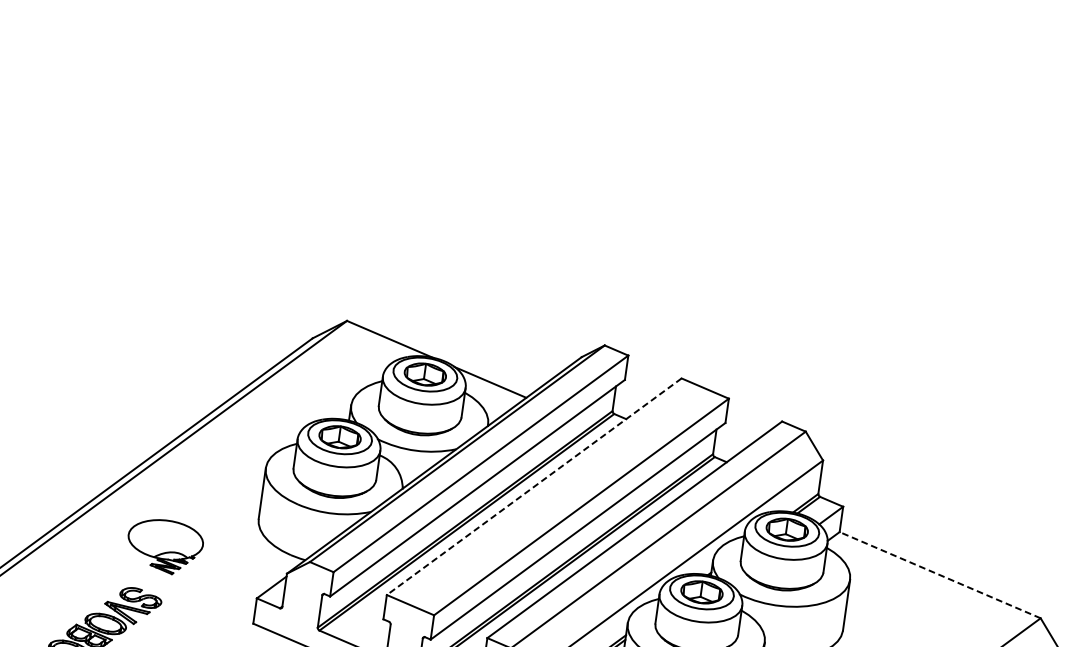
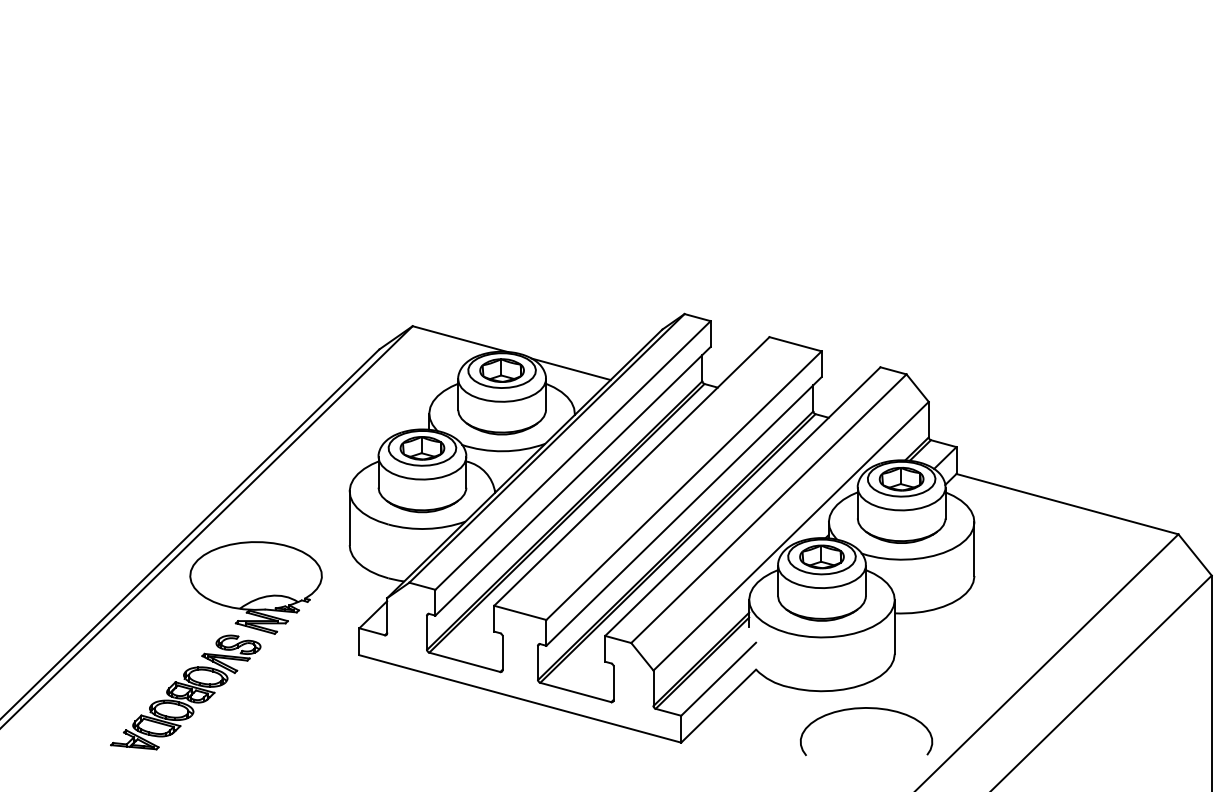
line: (533, 486) -> (631, 471), dashed -> solid
part: (164, 546) -> (255, 587), size x1.67
line: (940, 575) -> (1067, 504), dashed -> solid

